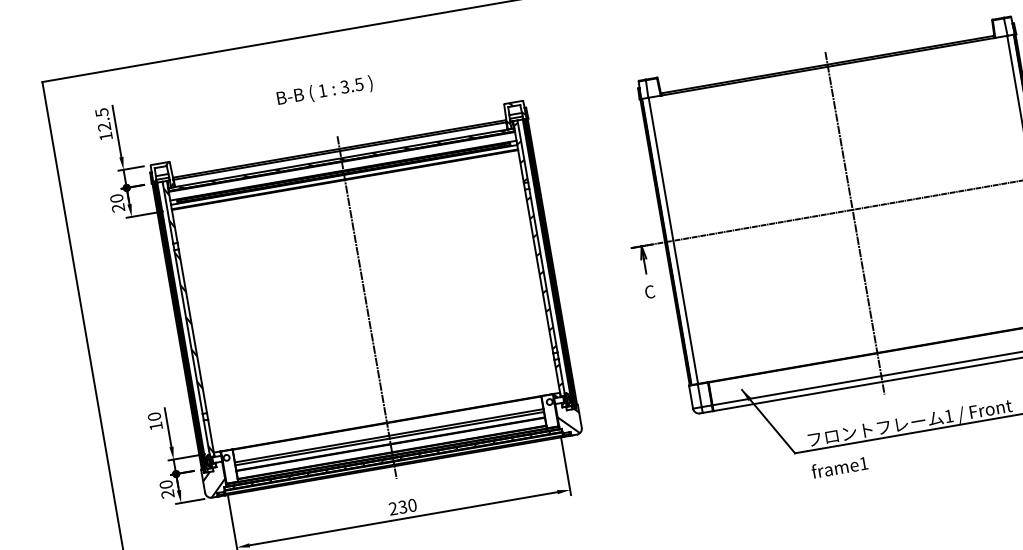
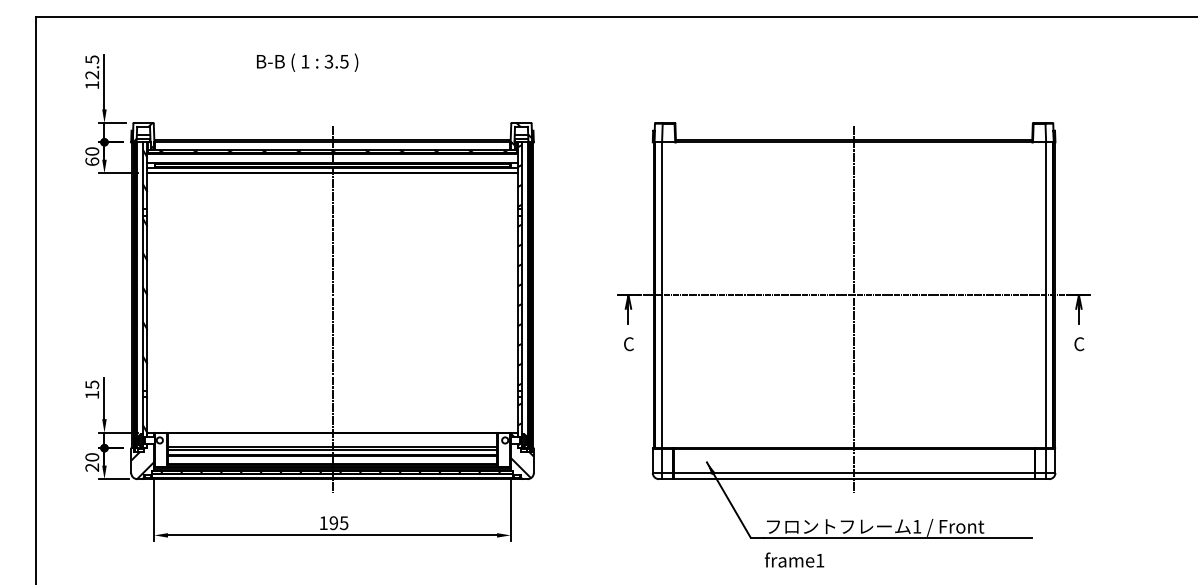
text: (324, 91) -> (307, 62), moved
text: (118, 207) -> (92, 161), 20 -> 60
text: (154, 416) -> (92, 384), 10 -> 15
text: (402, 507) -> (333, 523), 230 -> 195

